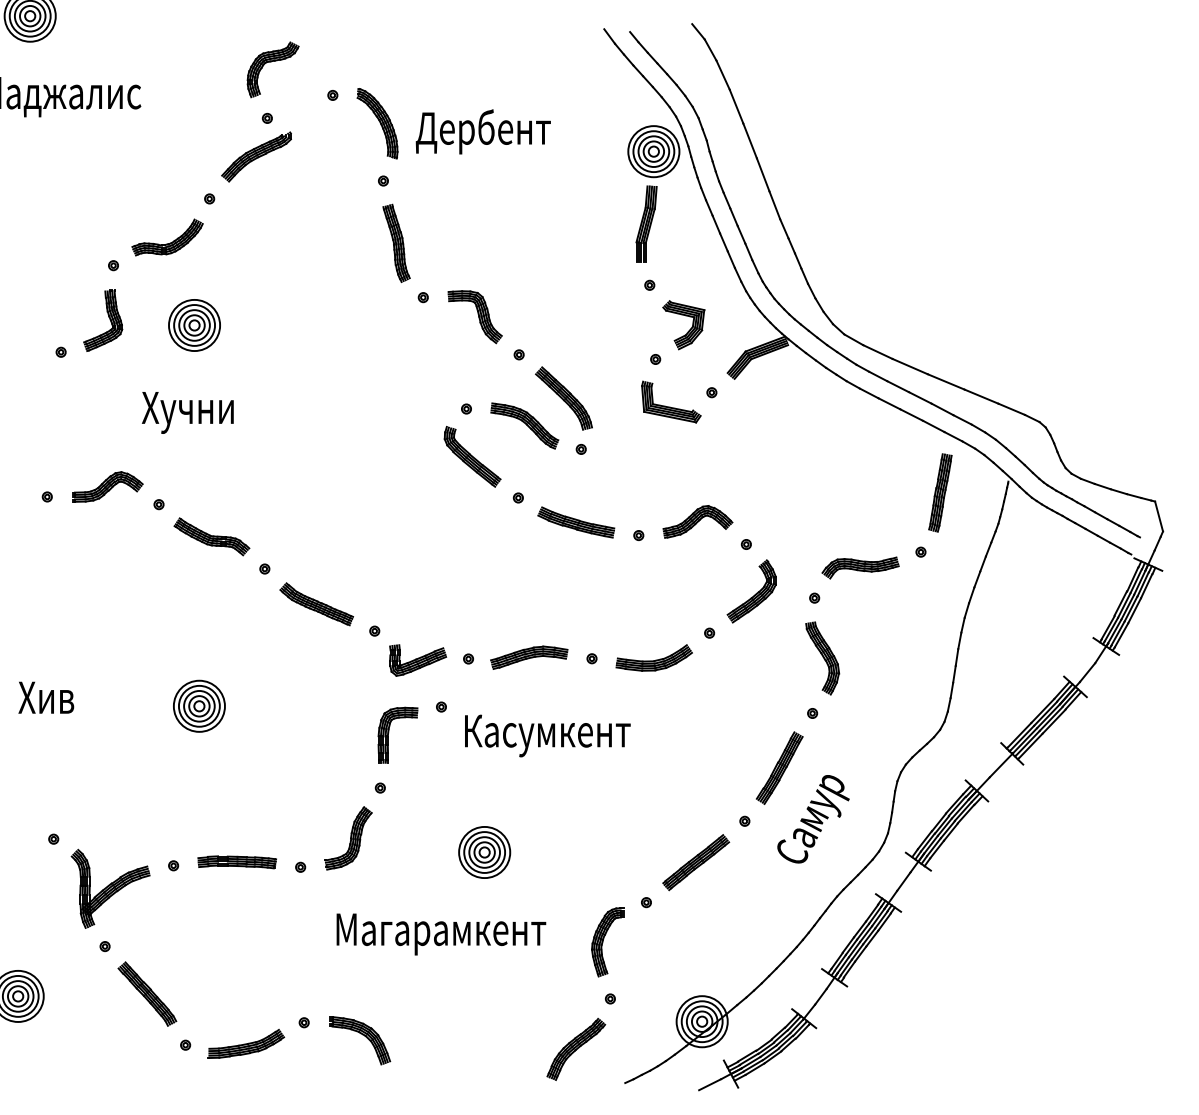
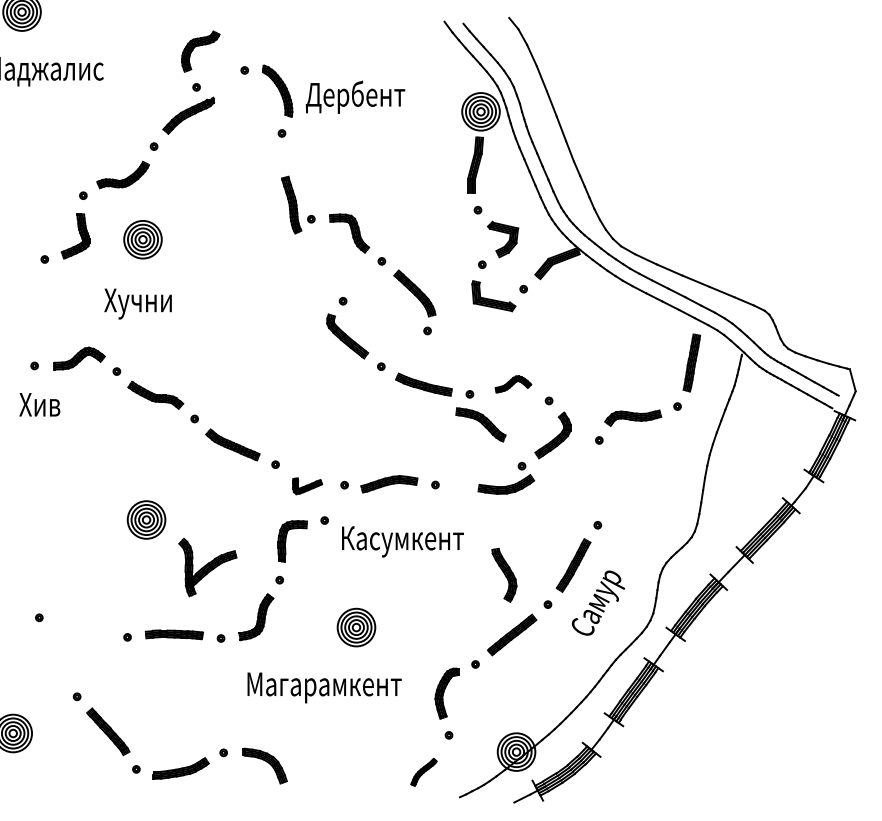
part: (396, 242) -> (291, 204), moved
part: (524, 425) -> (480, 424), moved
part: (697, 521) -> (513, 384), size x0.7
part: (653, 657) -> (505, 484), moved
part: (822, 658) -> (504, 575), moved
part: (418, 660) -> (307, 486), size x0.7
text: (46, 697) -> (39, 404), moved
part: (110, 888) -> (207, 567), moved
part: (576, 1048) -> (424, 771), size x0.6

